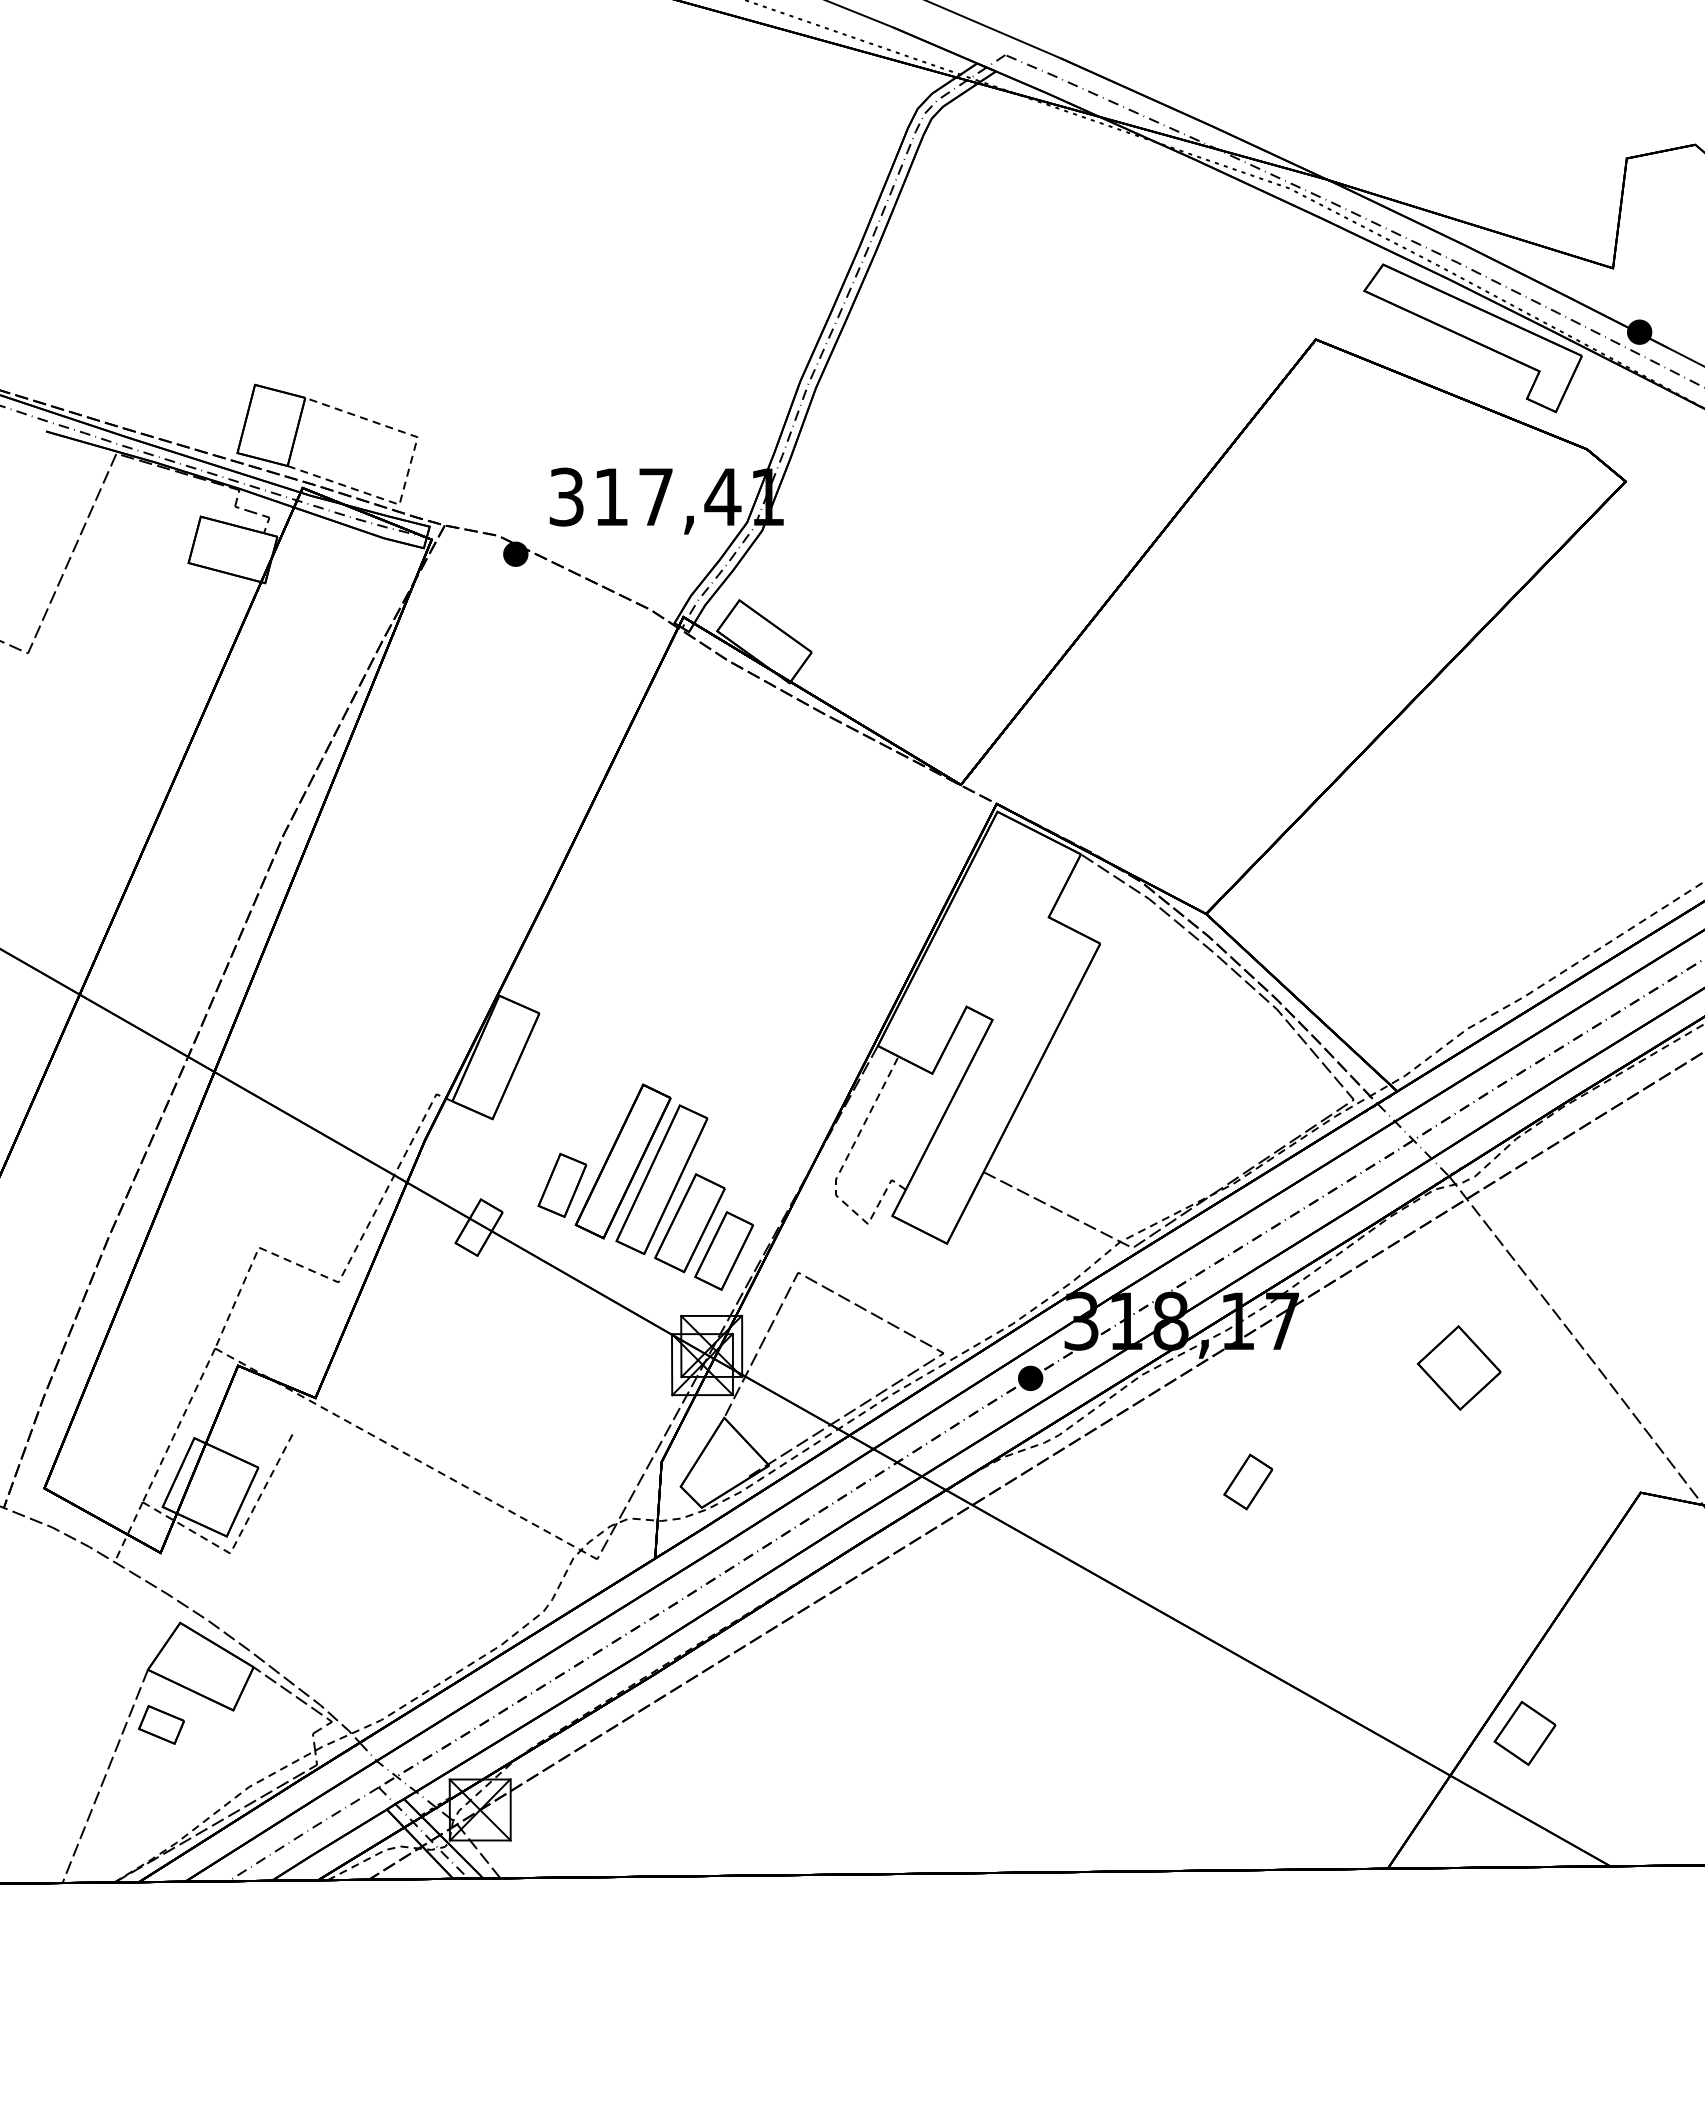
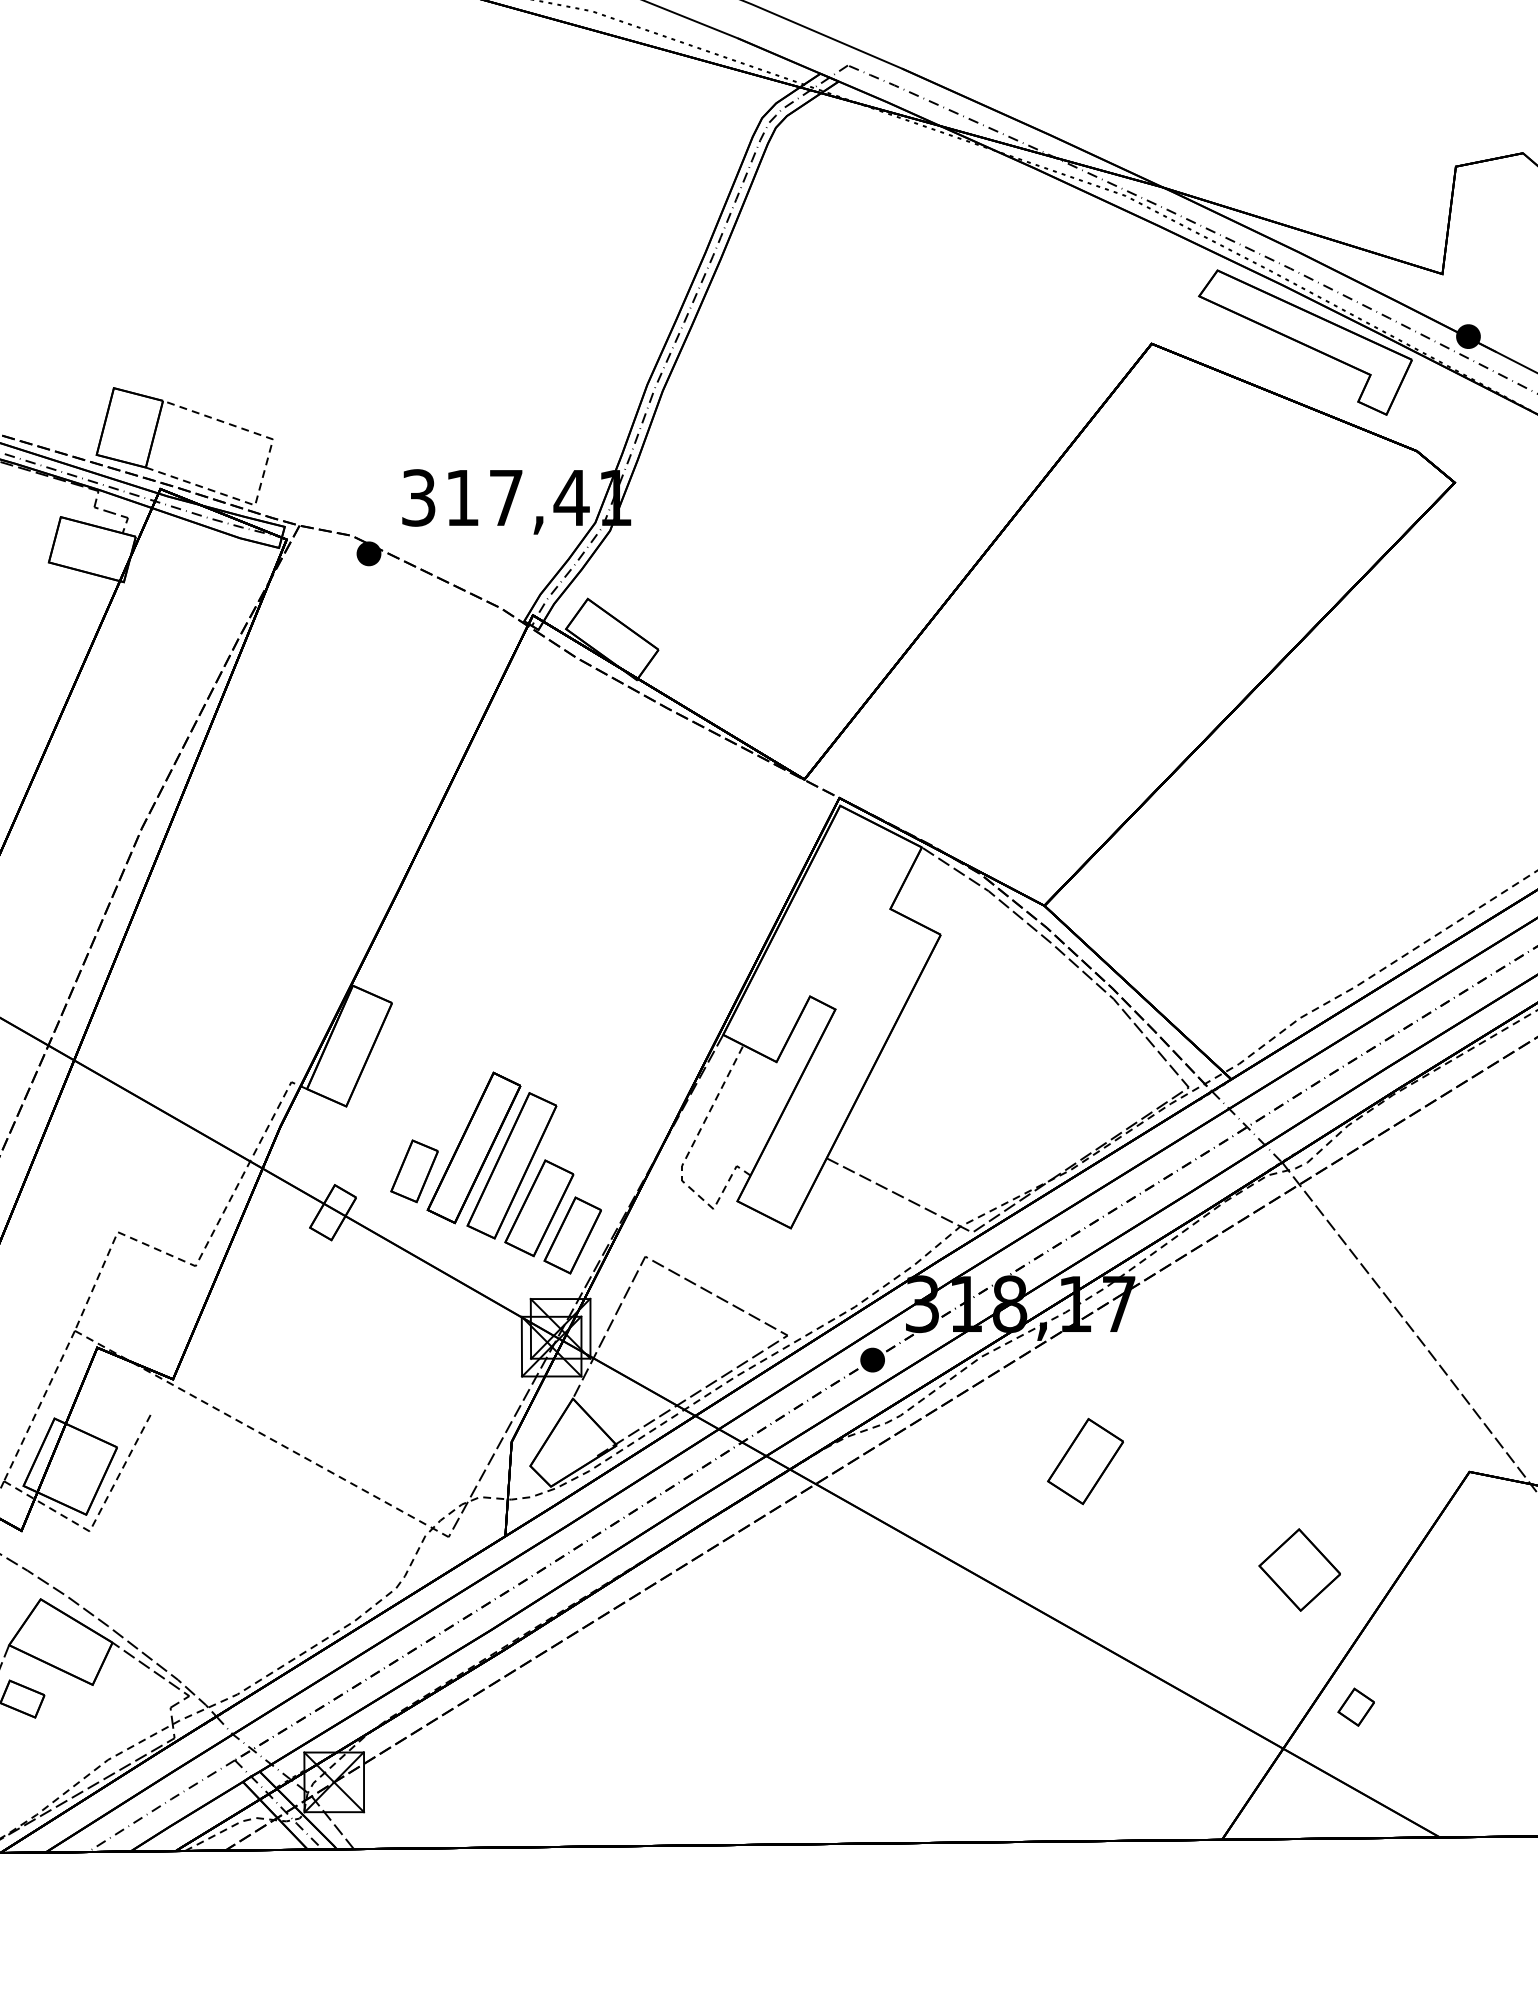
part: (1458, 1367) -> (1299, 1569), moved
part: (1248, 1481) -> (1085, 1460), size x1.6
part: (1524, 1732) -> (1355, 1706), size x0.6

